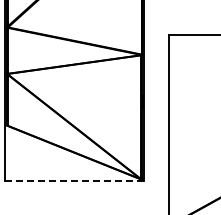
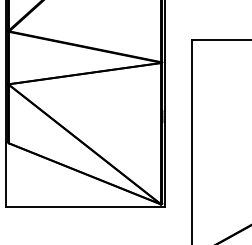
line: (74, 181) -> (85, 206), dashed -> solid

